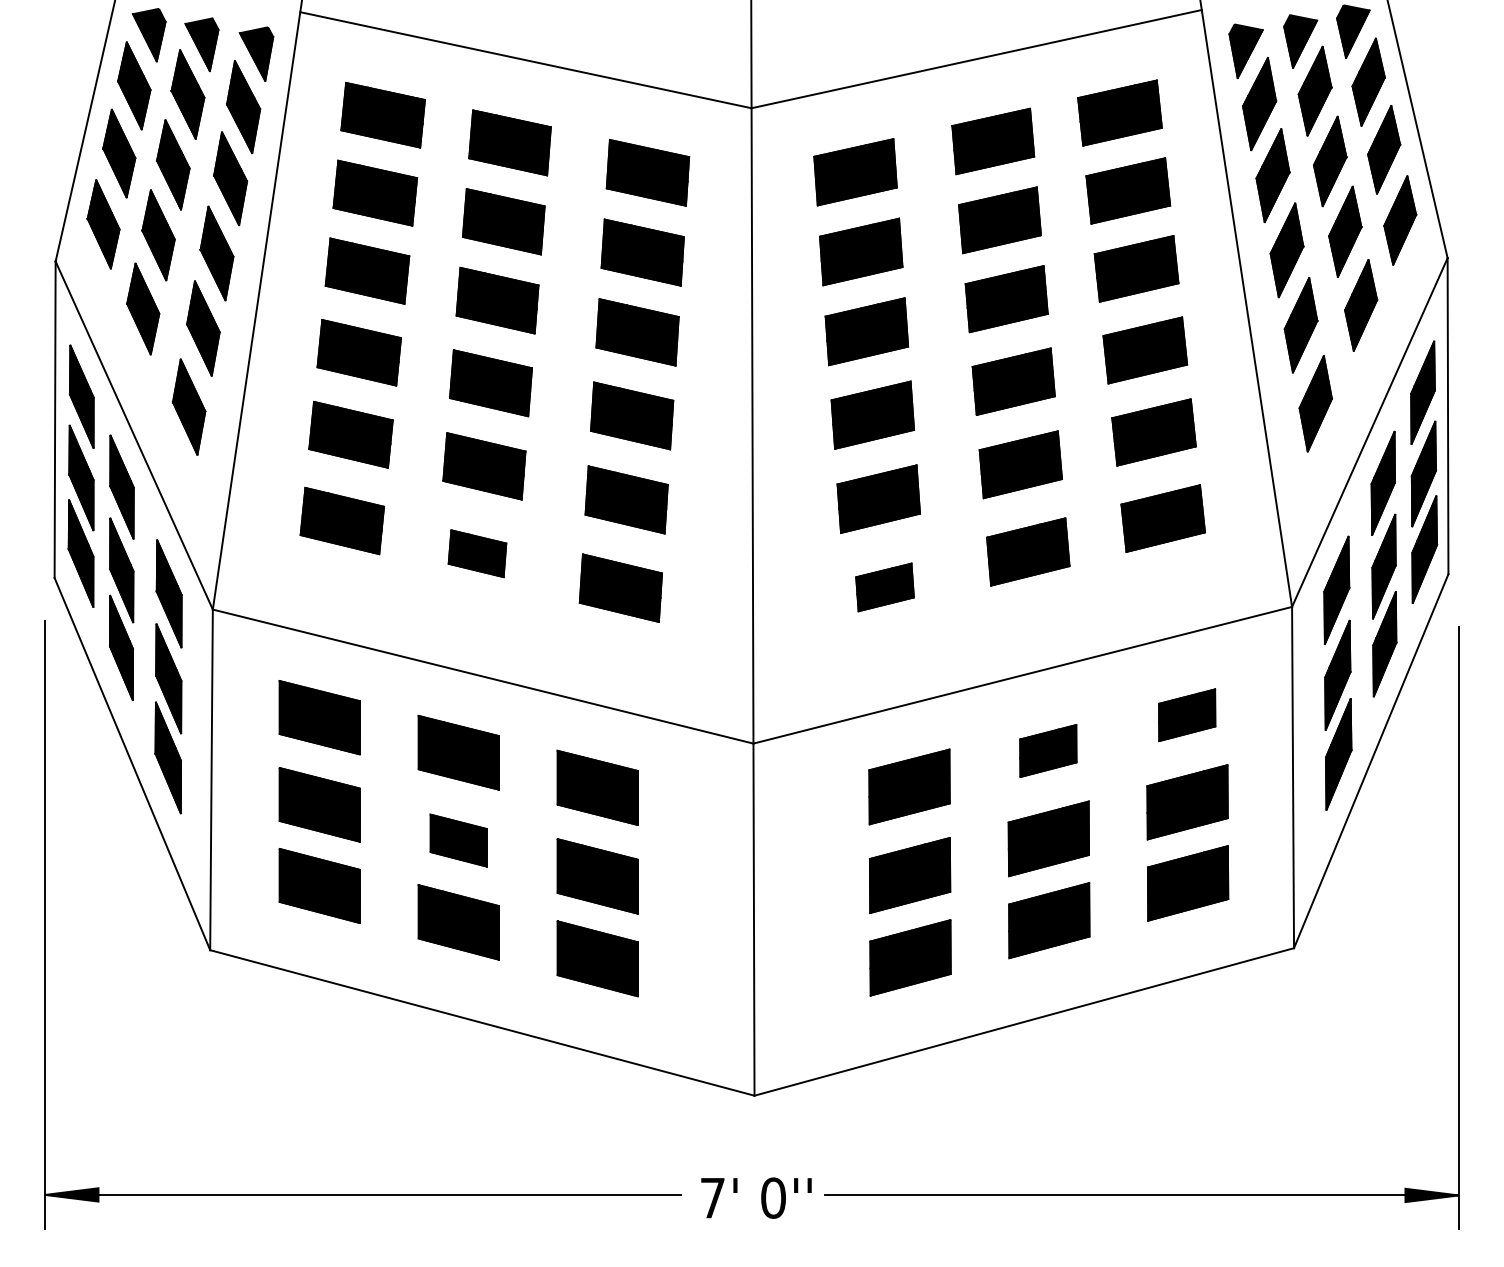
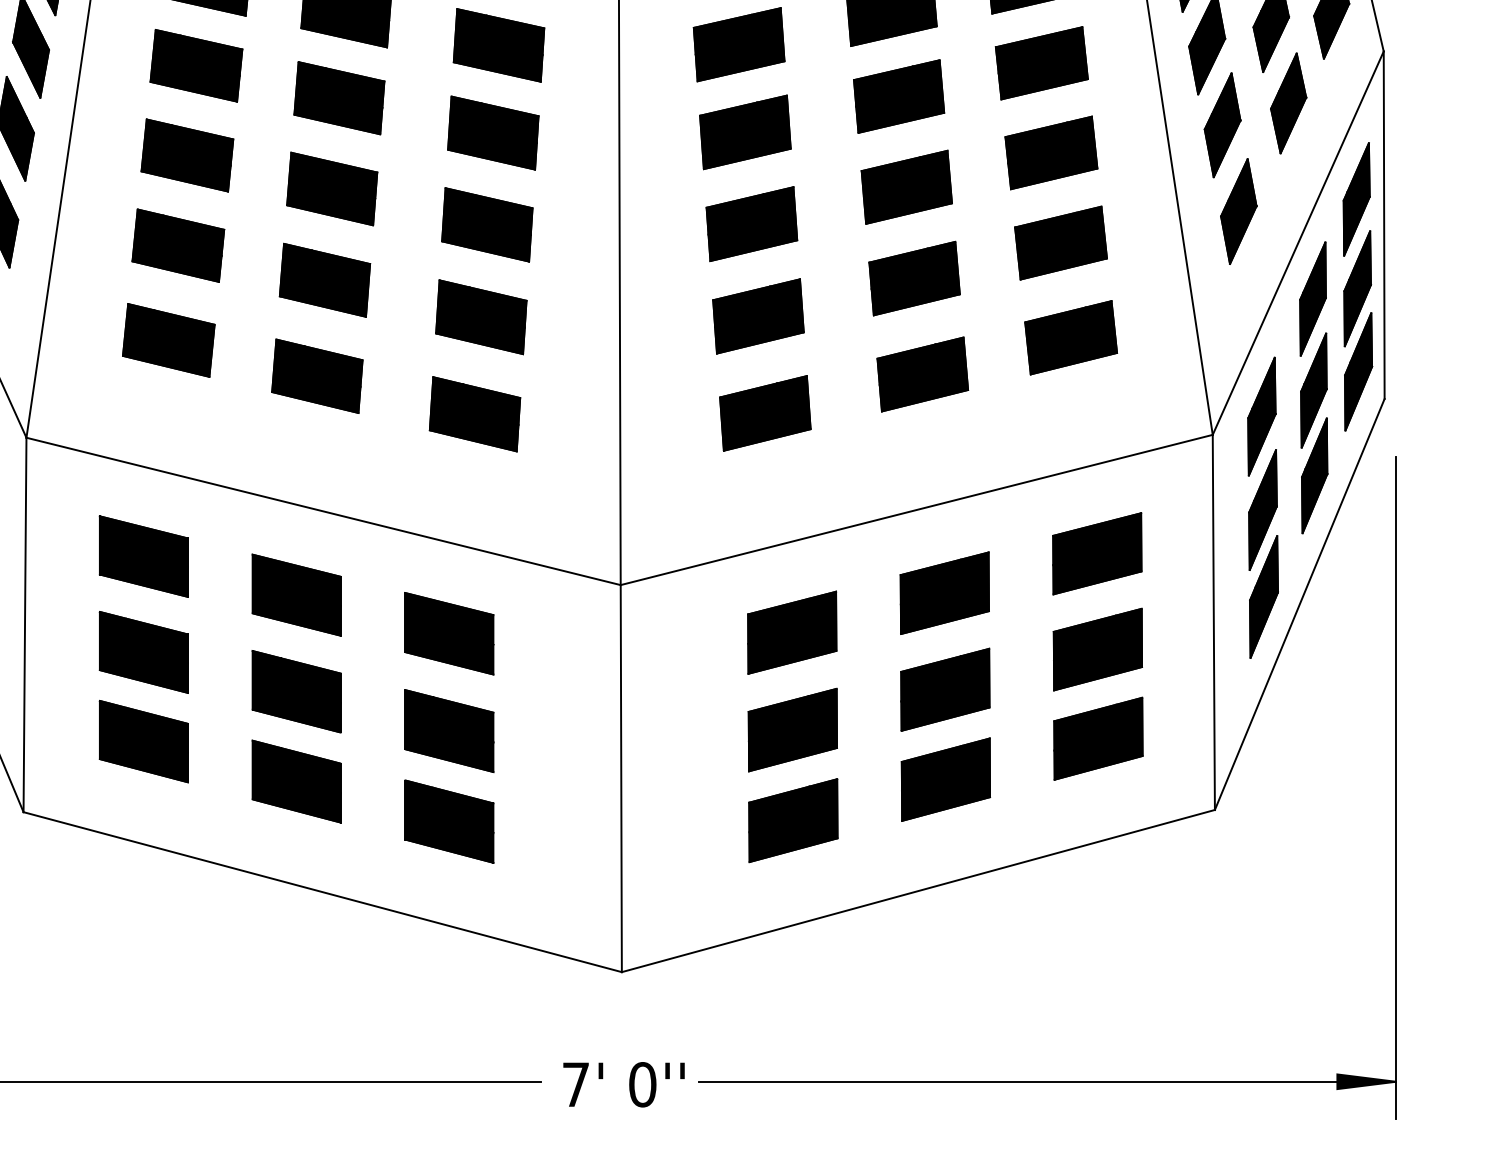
part: (477, 553) -> (317, 376), size x1.43
part: (884, 587) -> (764, 413), size x1.43
part: (1187, 715) -> (1097, 554), size x1.43
part: (1048, 750) -> (945, 592), size x1.43
part: (458, 840) -> (296, 691), size x1.43

